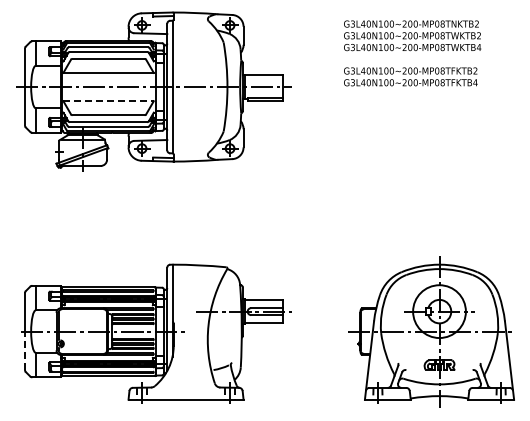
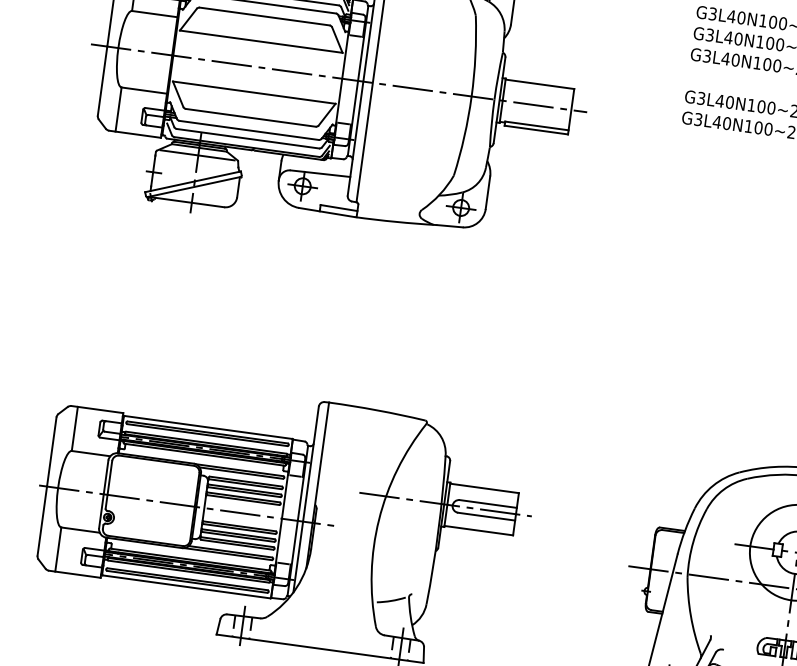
line: (109, 101) -> (255, 93), dashed -> solid
line: (24, 350) -> (41, 520), dashed -> solid

